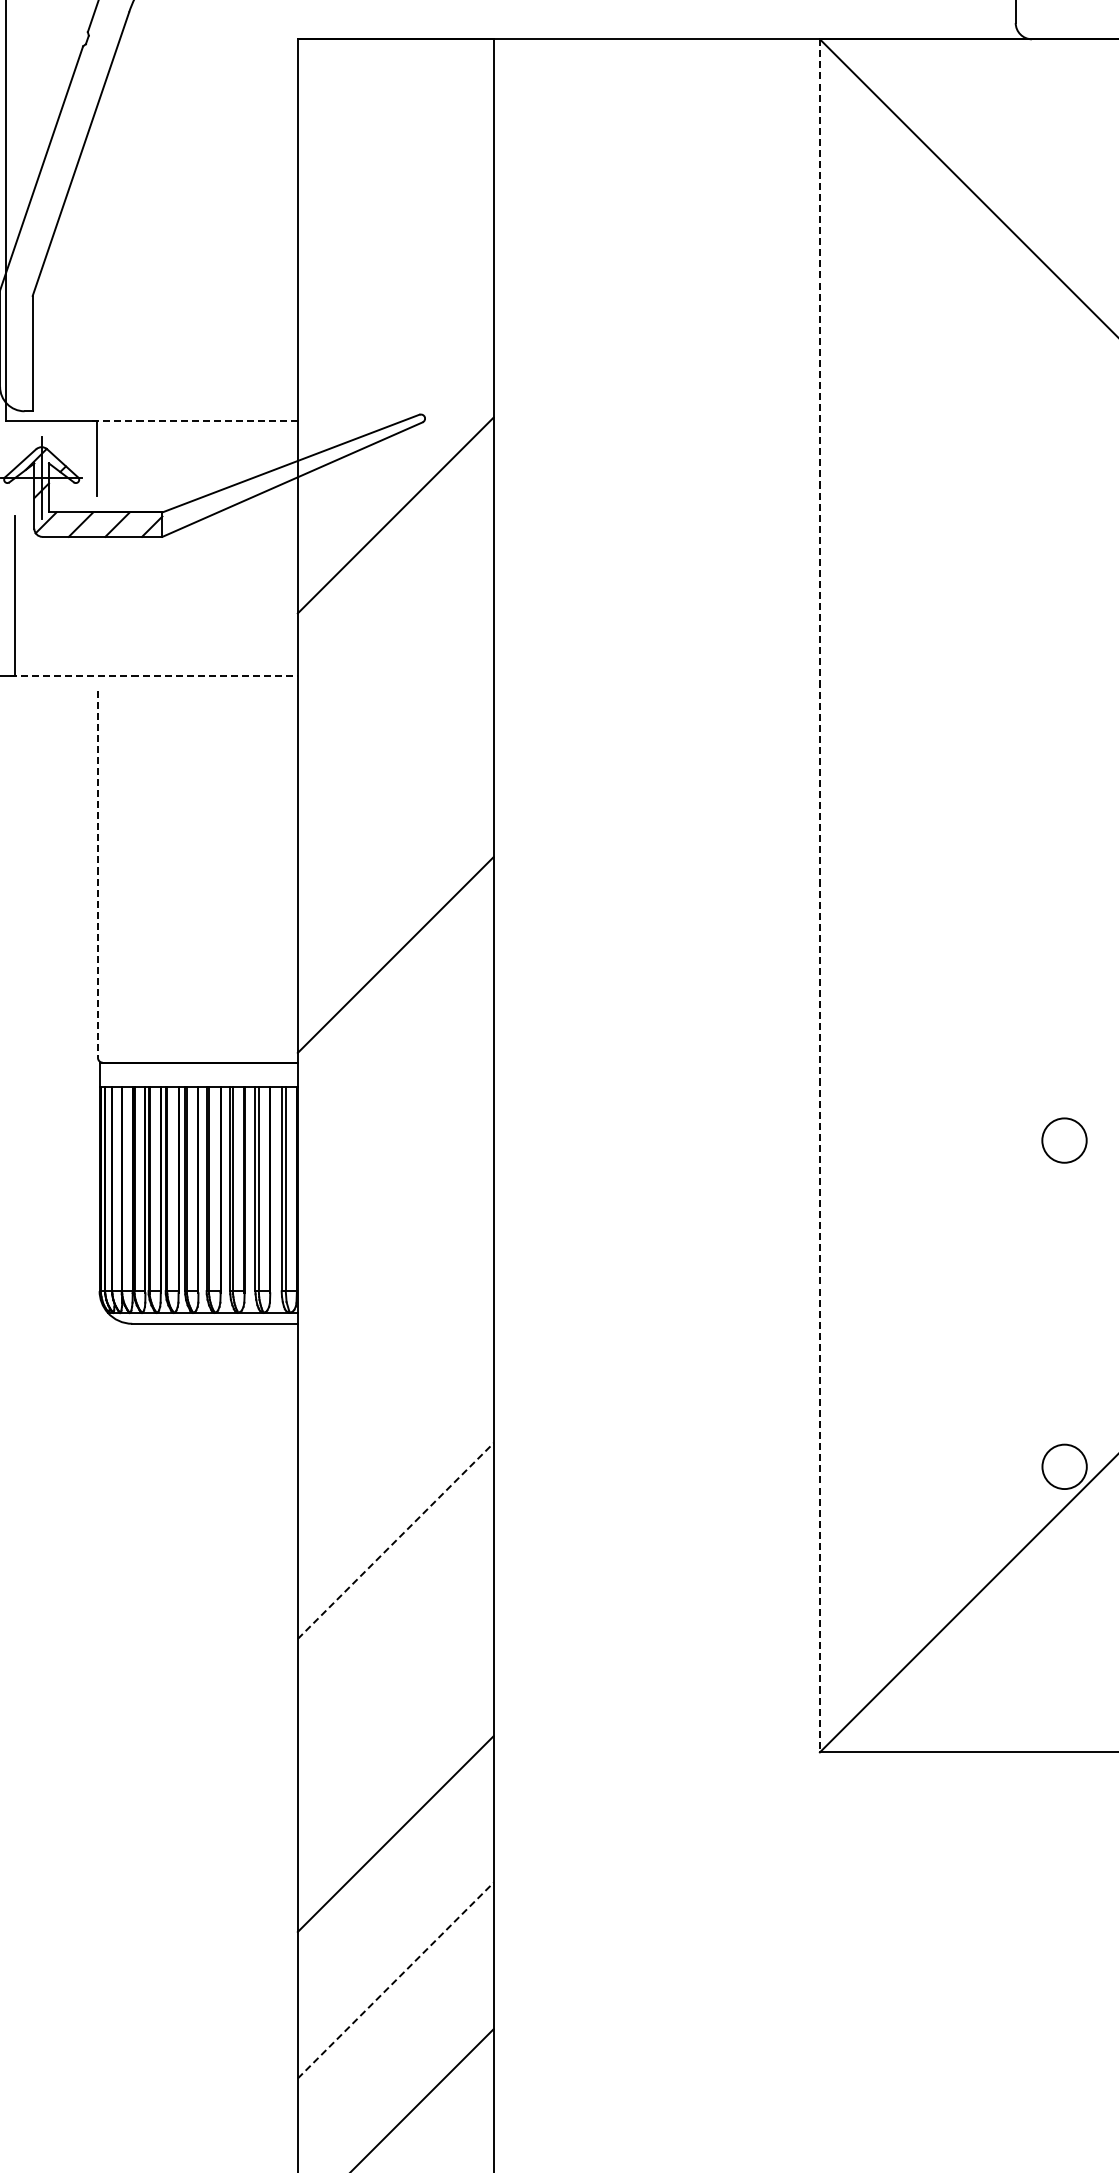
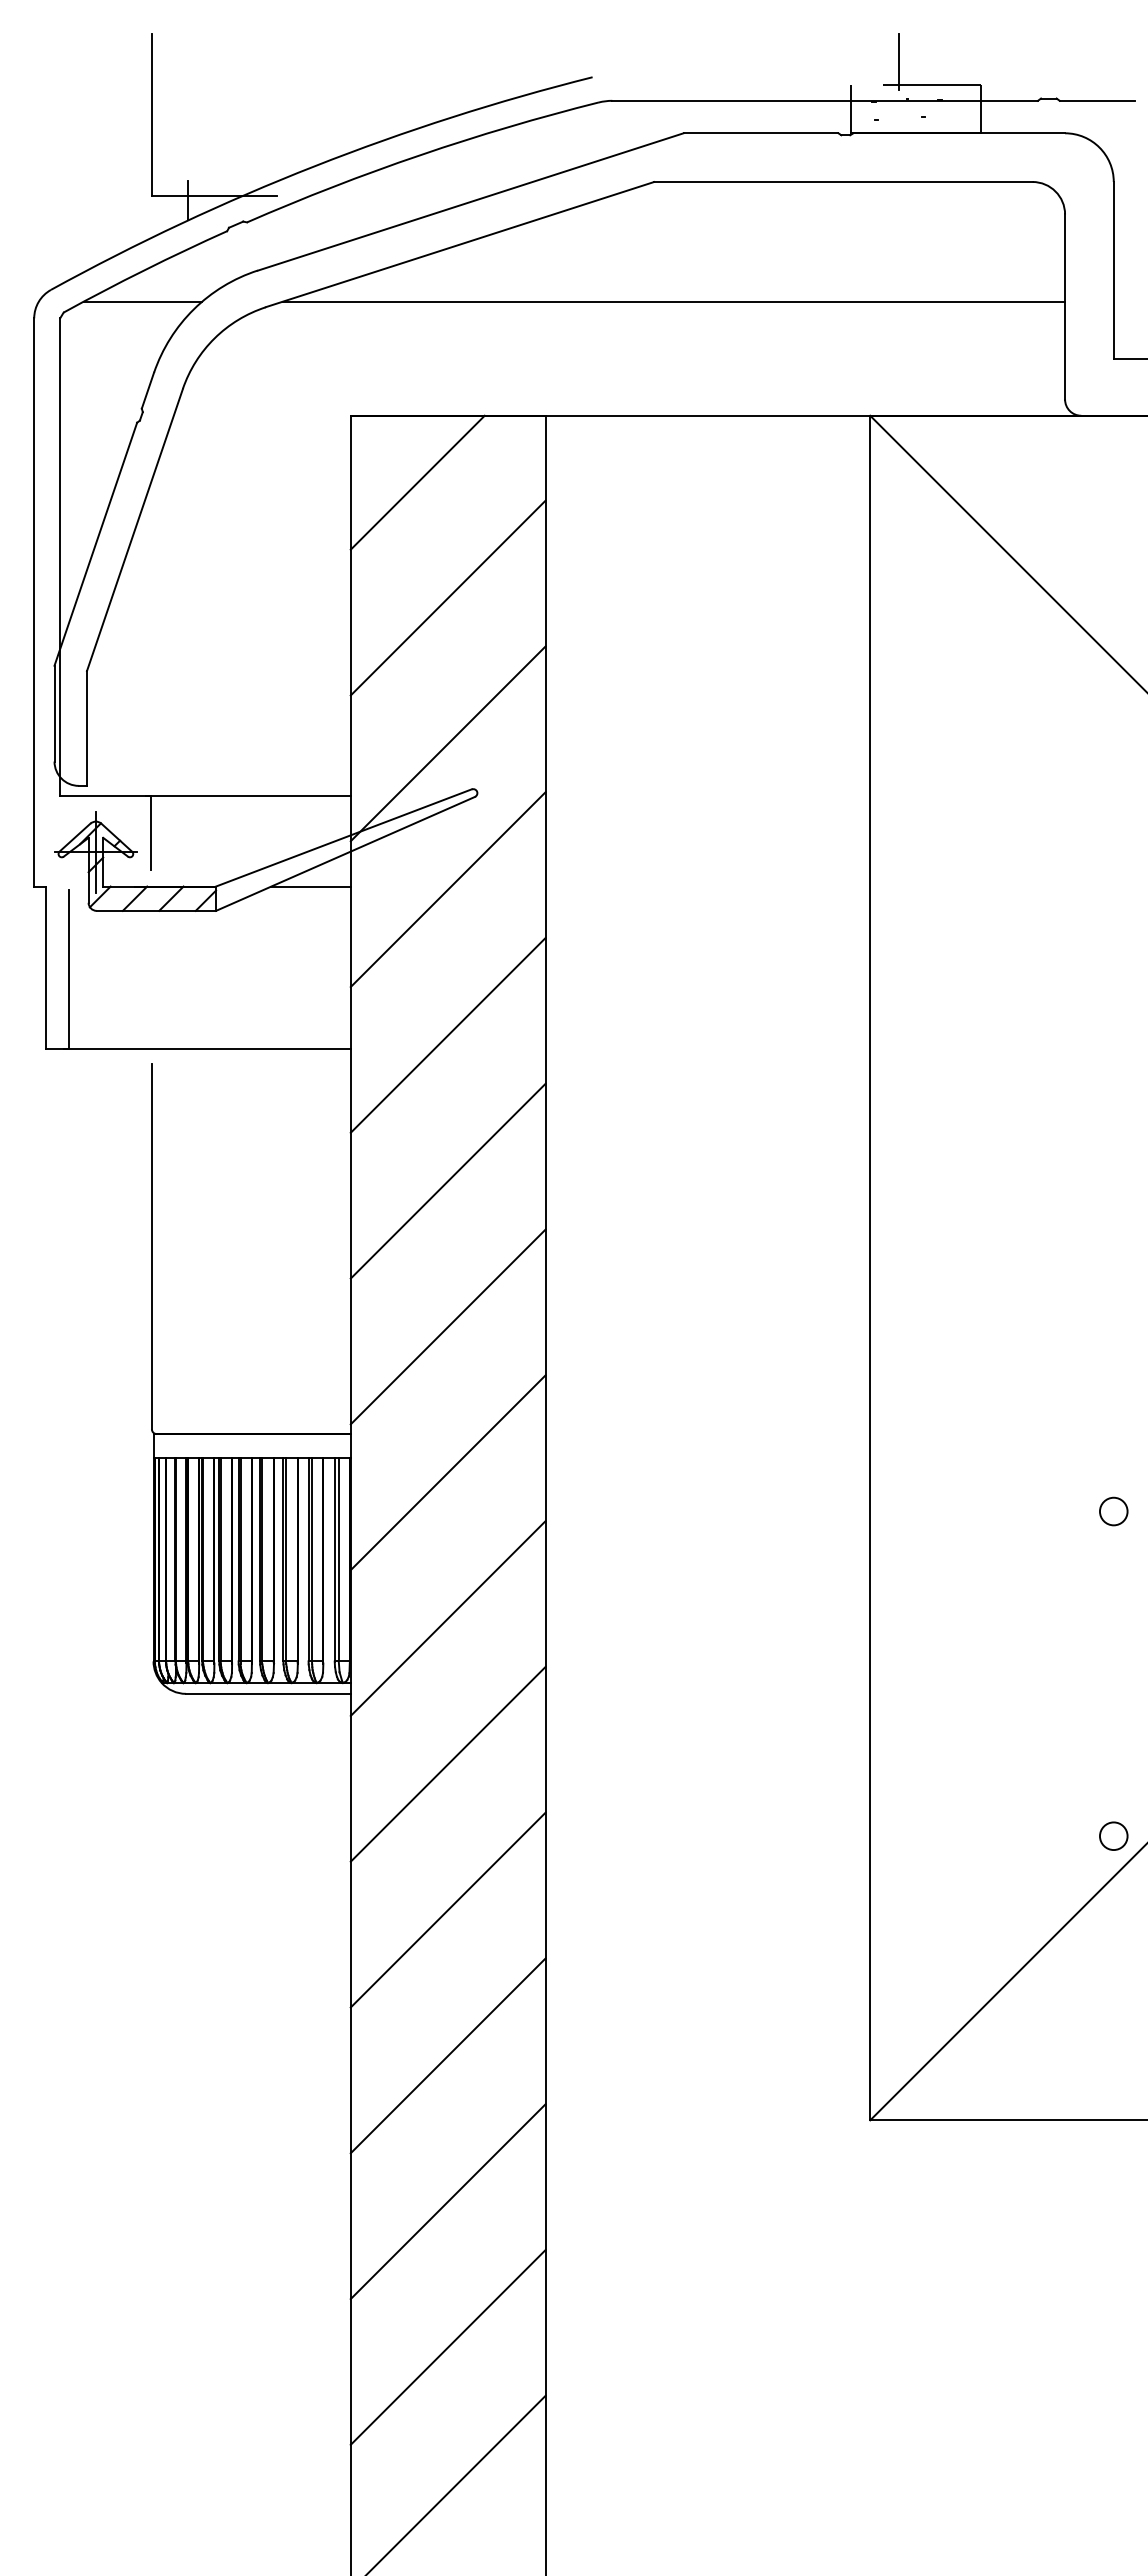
line: (364, 106) -> (417, 482), added
line: (395, 221) -> (447, 597), added
line: (395, 368) -> (447, 743), added
line: (196, 420) -> (249, 795), dashed -> solid
line: (257, 512) -> (310, 886), added
line: (395, 662) -> (447, 1035), added
line: (154, 675) -> (208, 1048), dashed -> solid
line: (395, 807) -> (447, 1180), added
line: (97, 874) -> (151, 1246), dashed -> solid
line: (820, 896) -> (870, 1268), dashed -> solid
line: (395, 1101) -> (447, 1472), added
circle: (1064, 1140) -> (1113, 1511), size x0.62
line: (395, 1248) -> (447, 1618), added
line: (395, 1393) -> (447, 1763), added
circle: (1064, 1467) -> (1113, 1836), size x0.62
line: (396, 1541) -> (448, 1910), dashed -> solid
line: (395, 1687) -> (447, 2055), added
line: (396, 1980) -> (448, 2347), dashed -> solid

